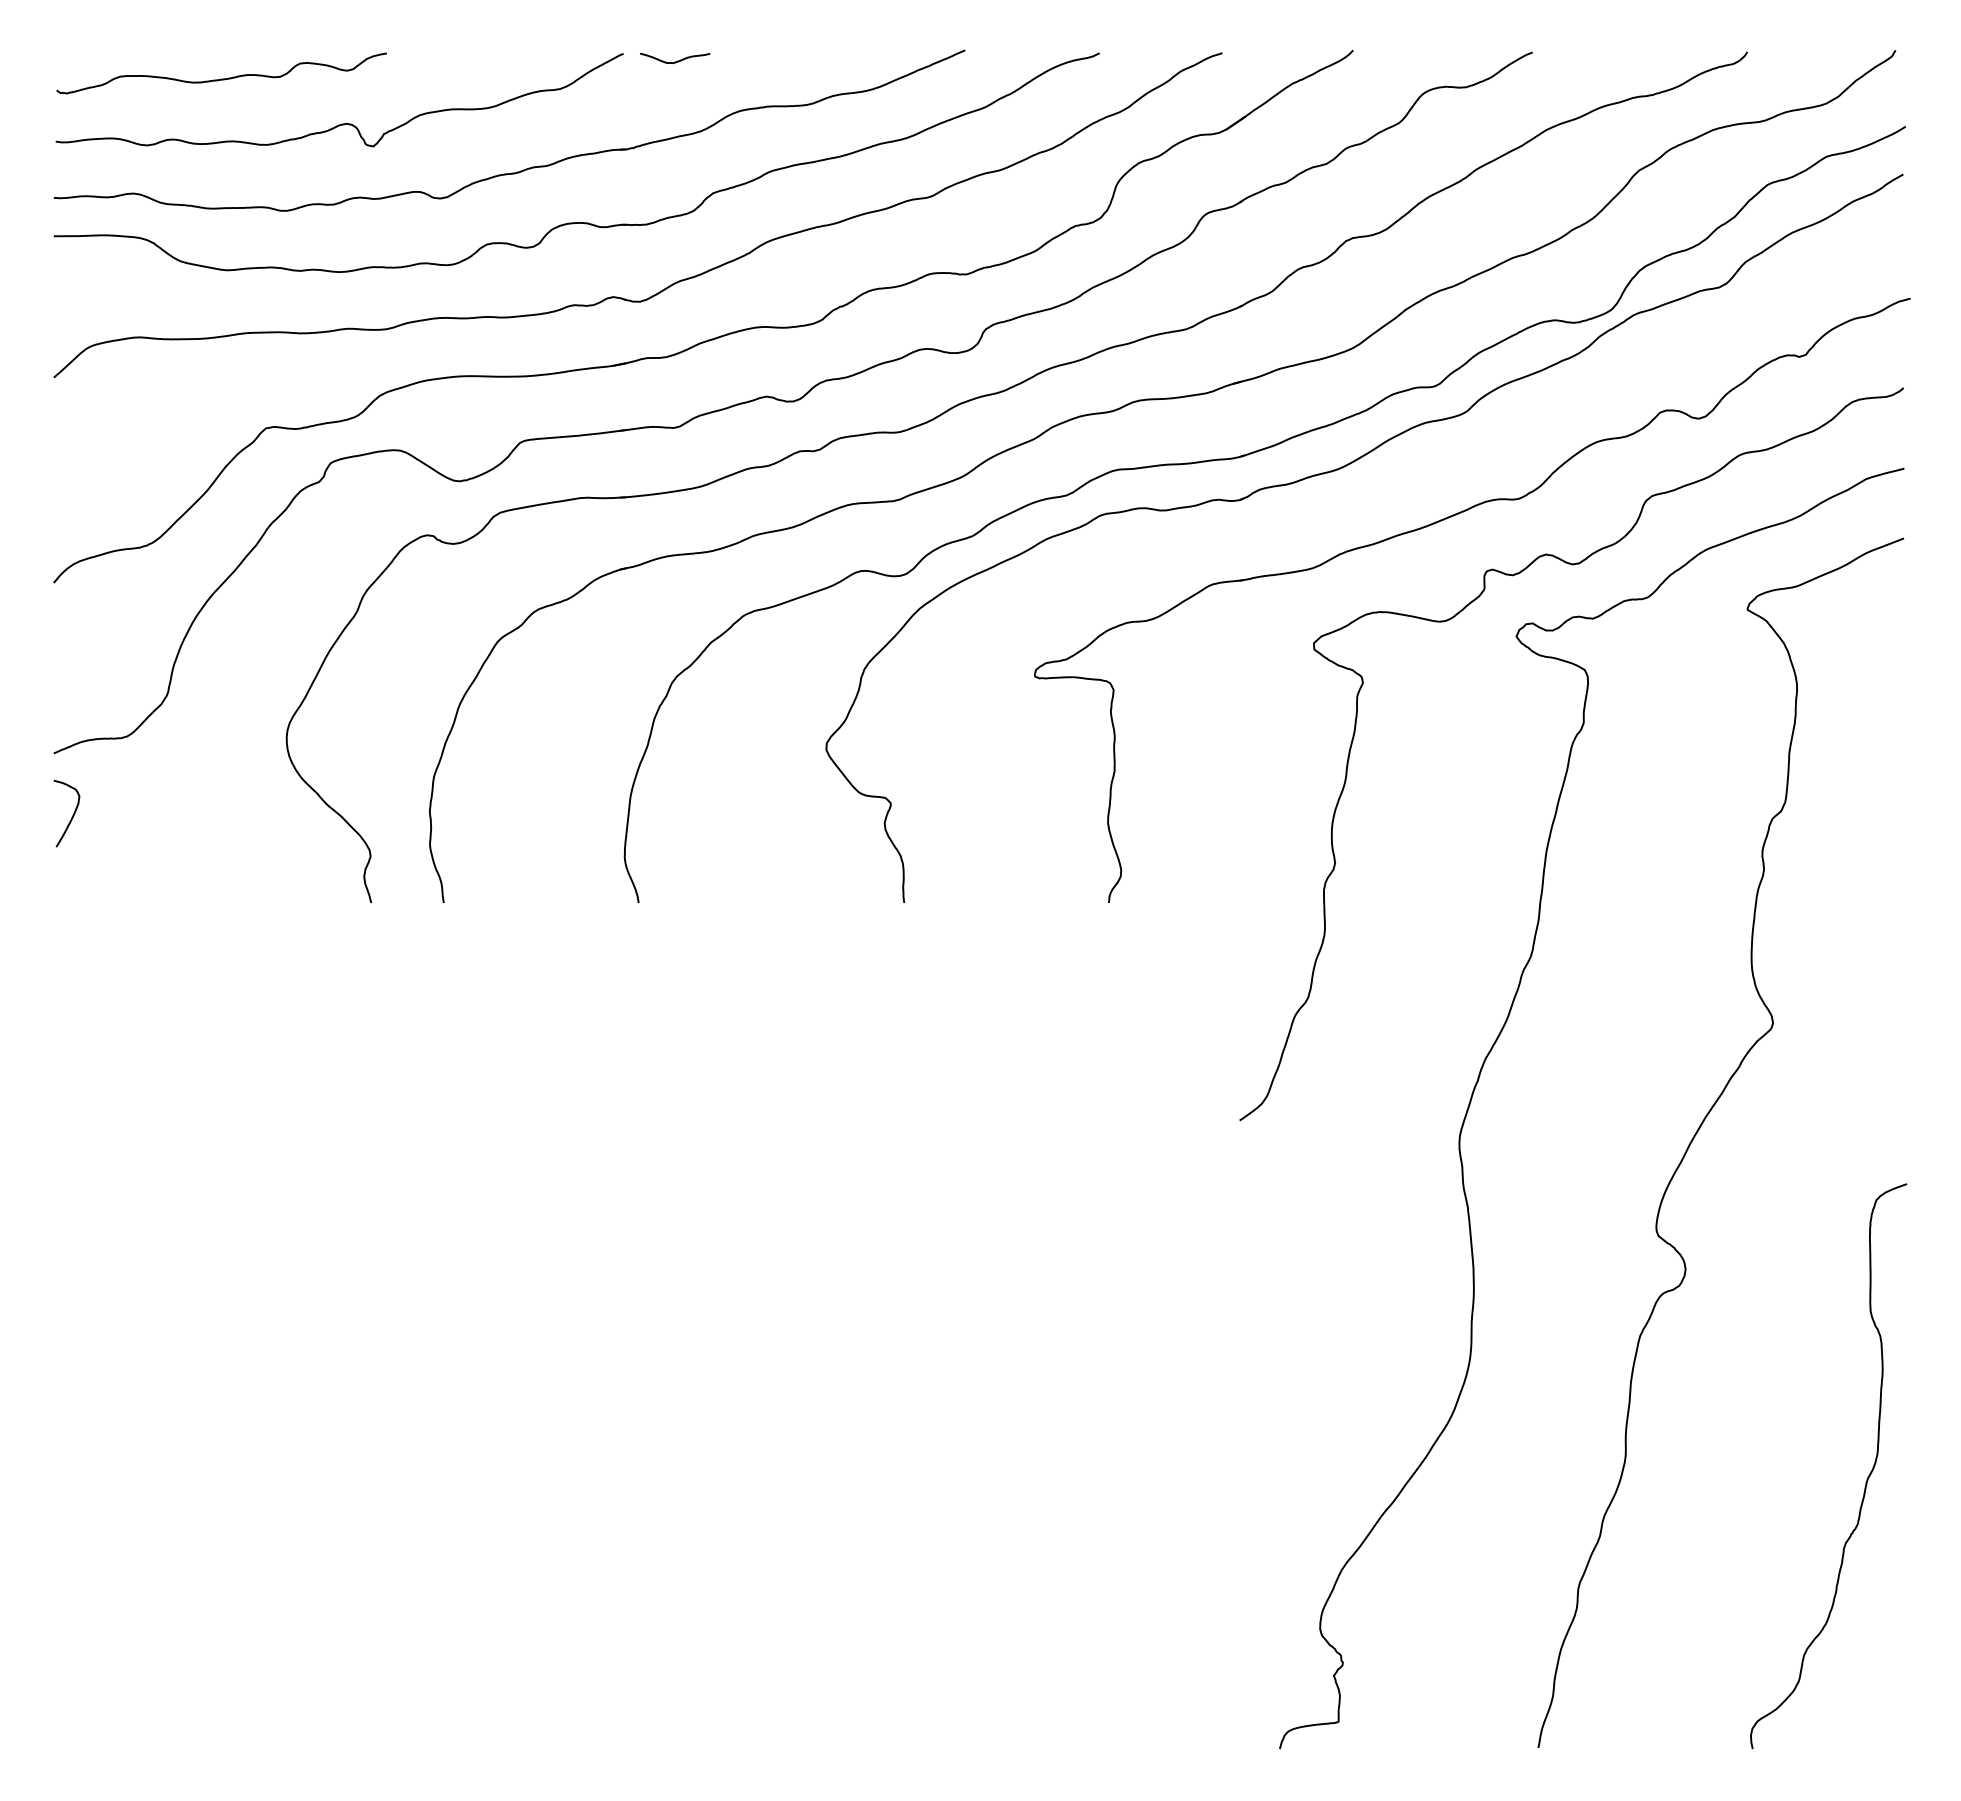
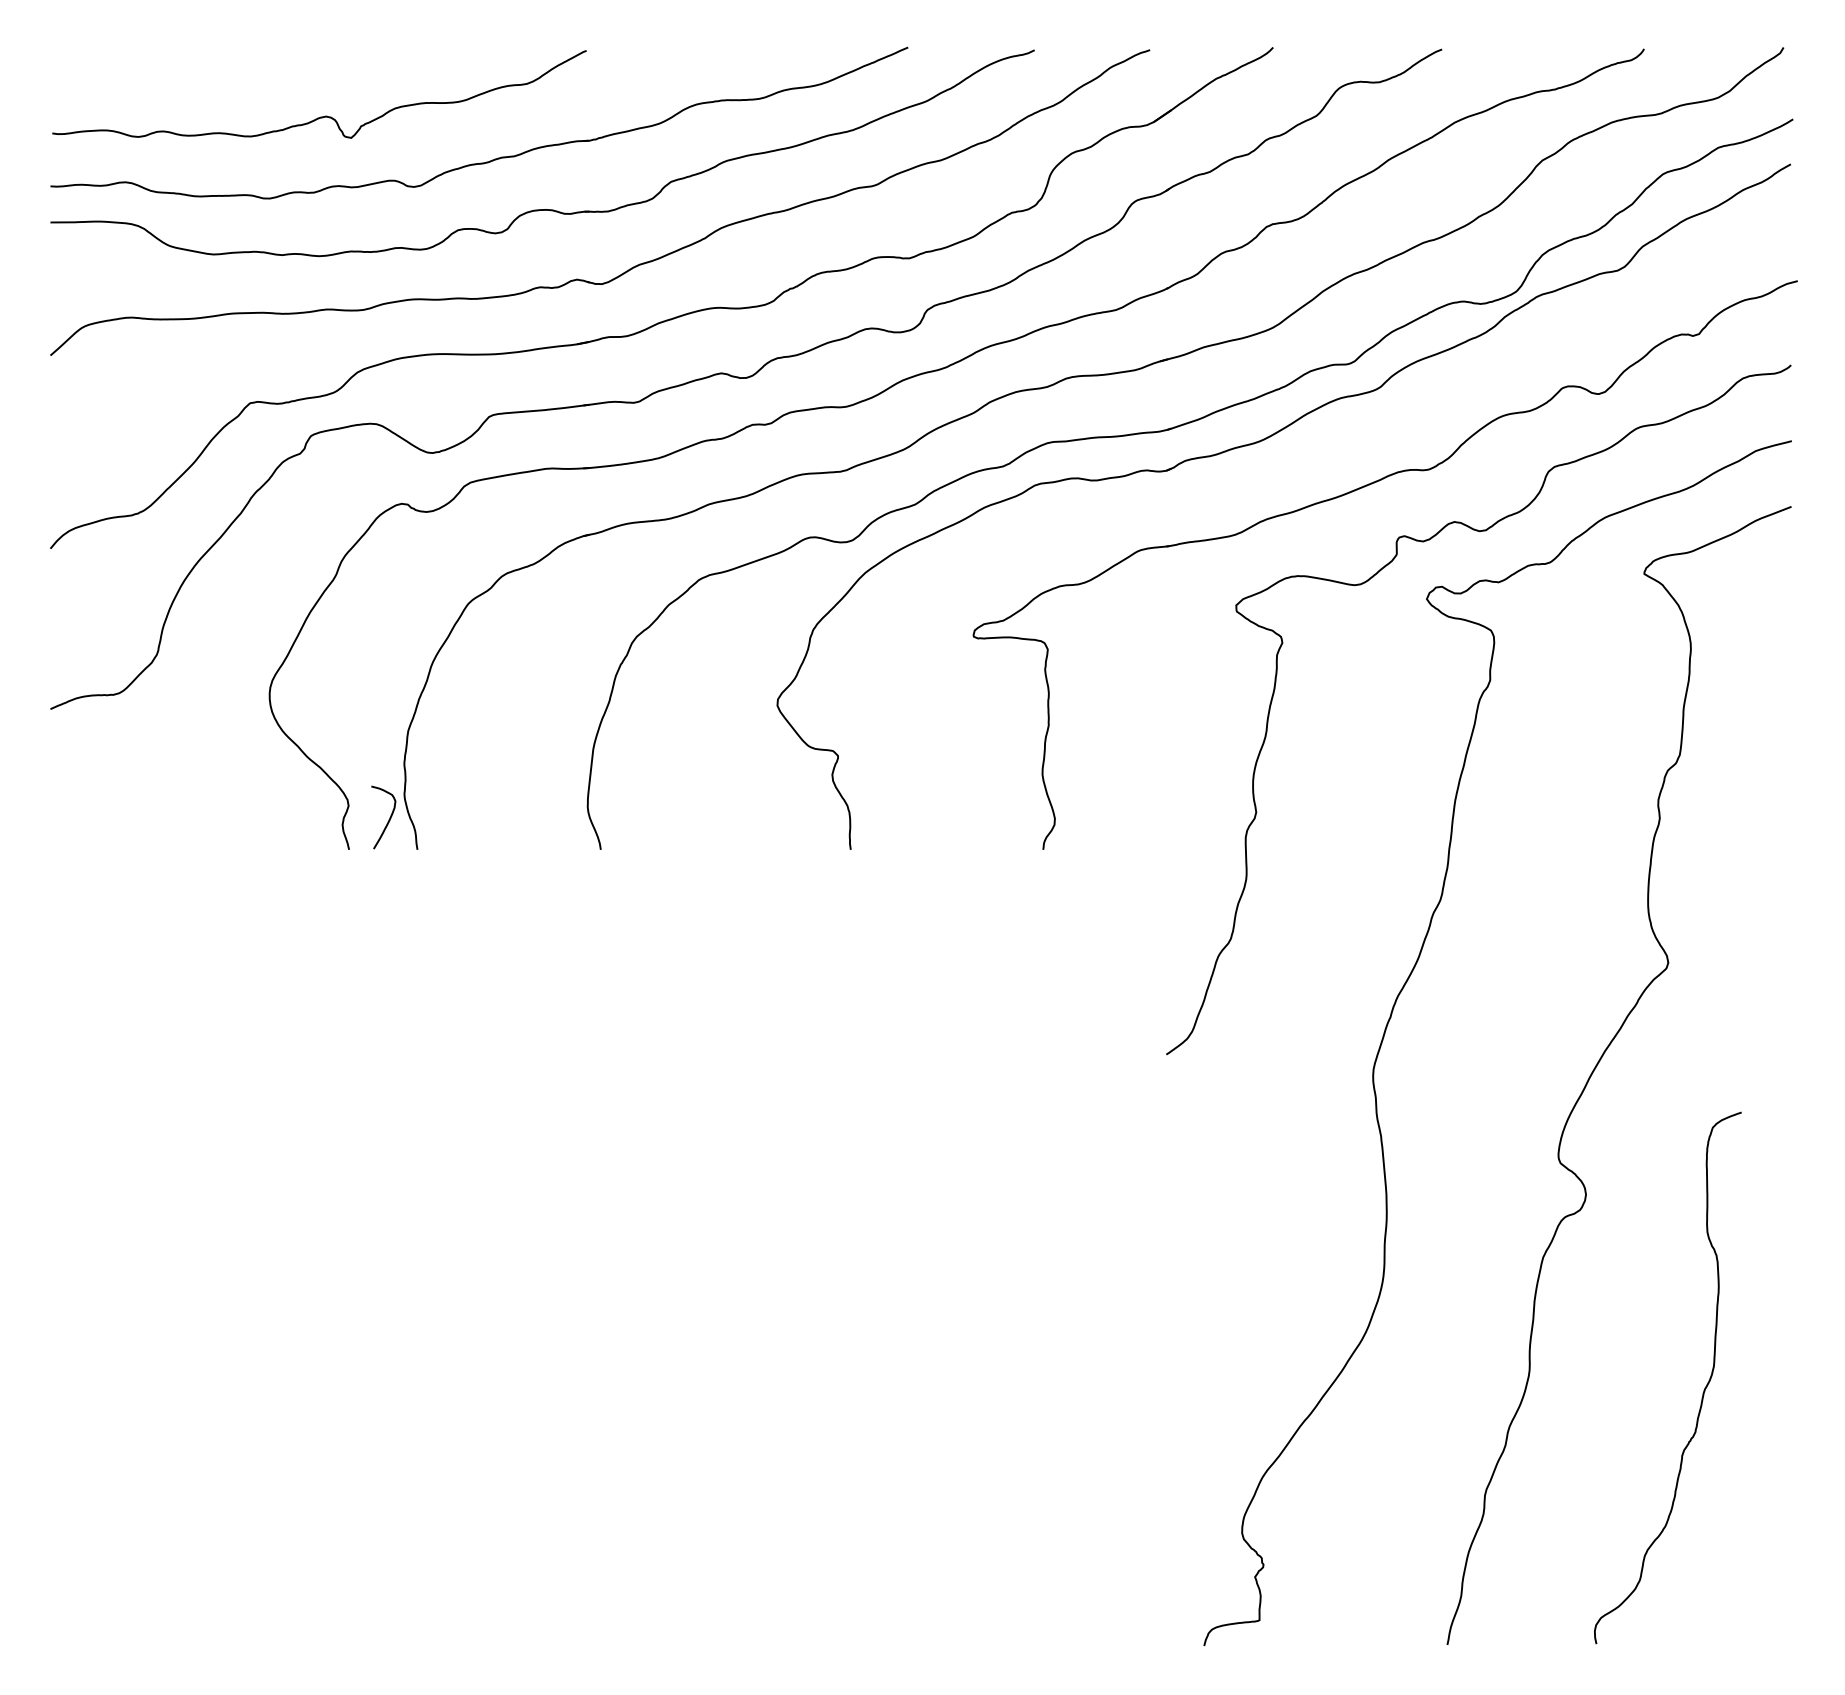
curve: (677, 60) -> (637, 57), removed
curve: (221, 78) -> (208, 73), removed
curve: (72, 815) -> (388, 819), moved
curve: (1866, 1479) -> (1703, 1390), moved

